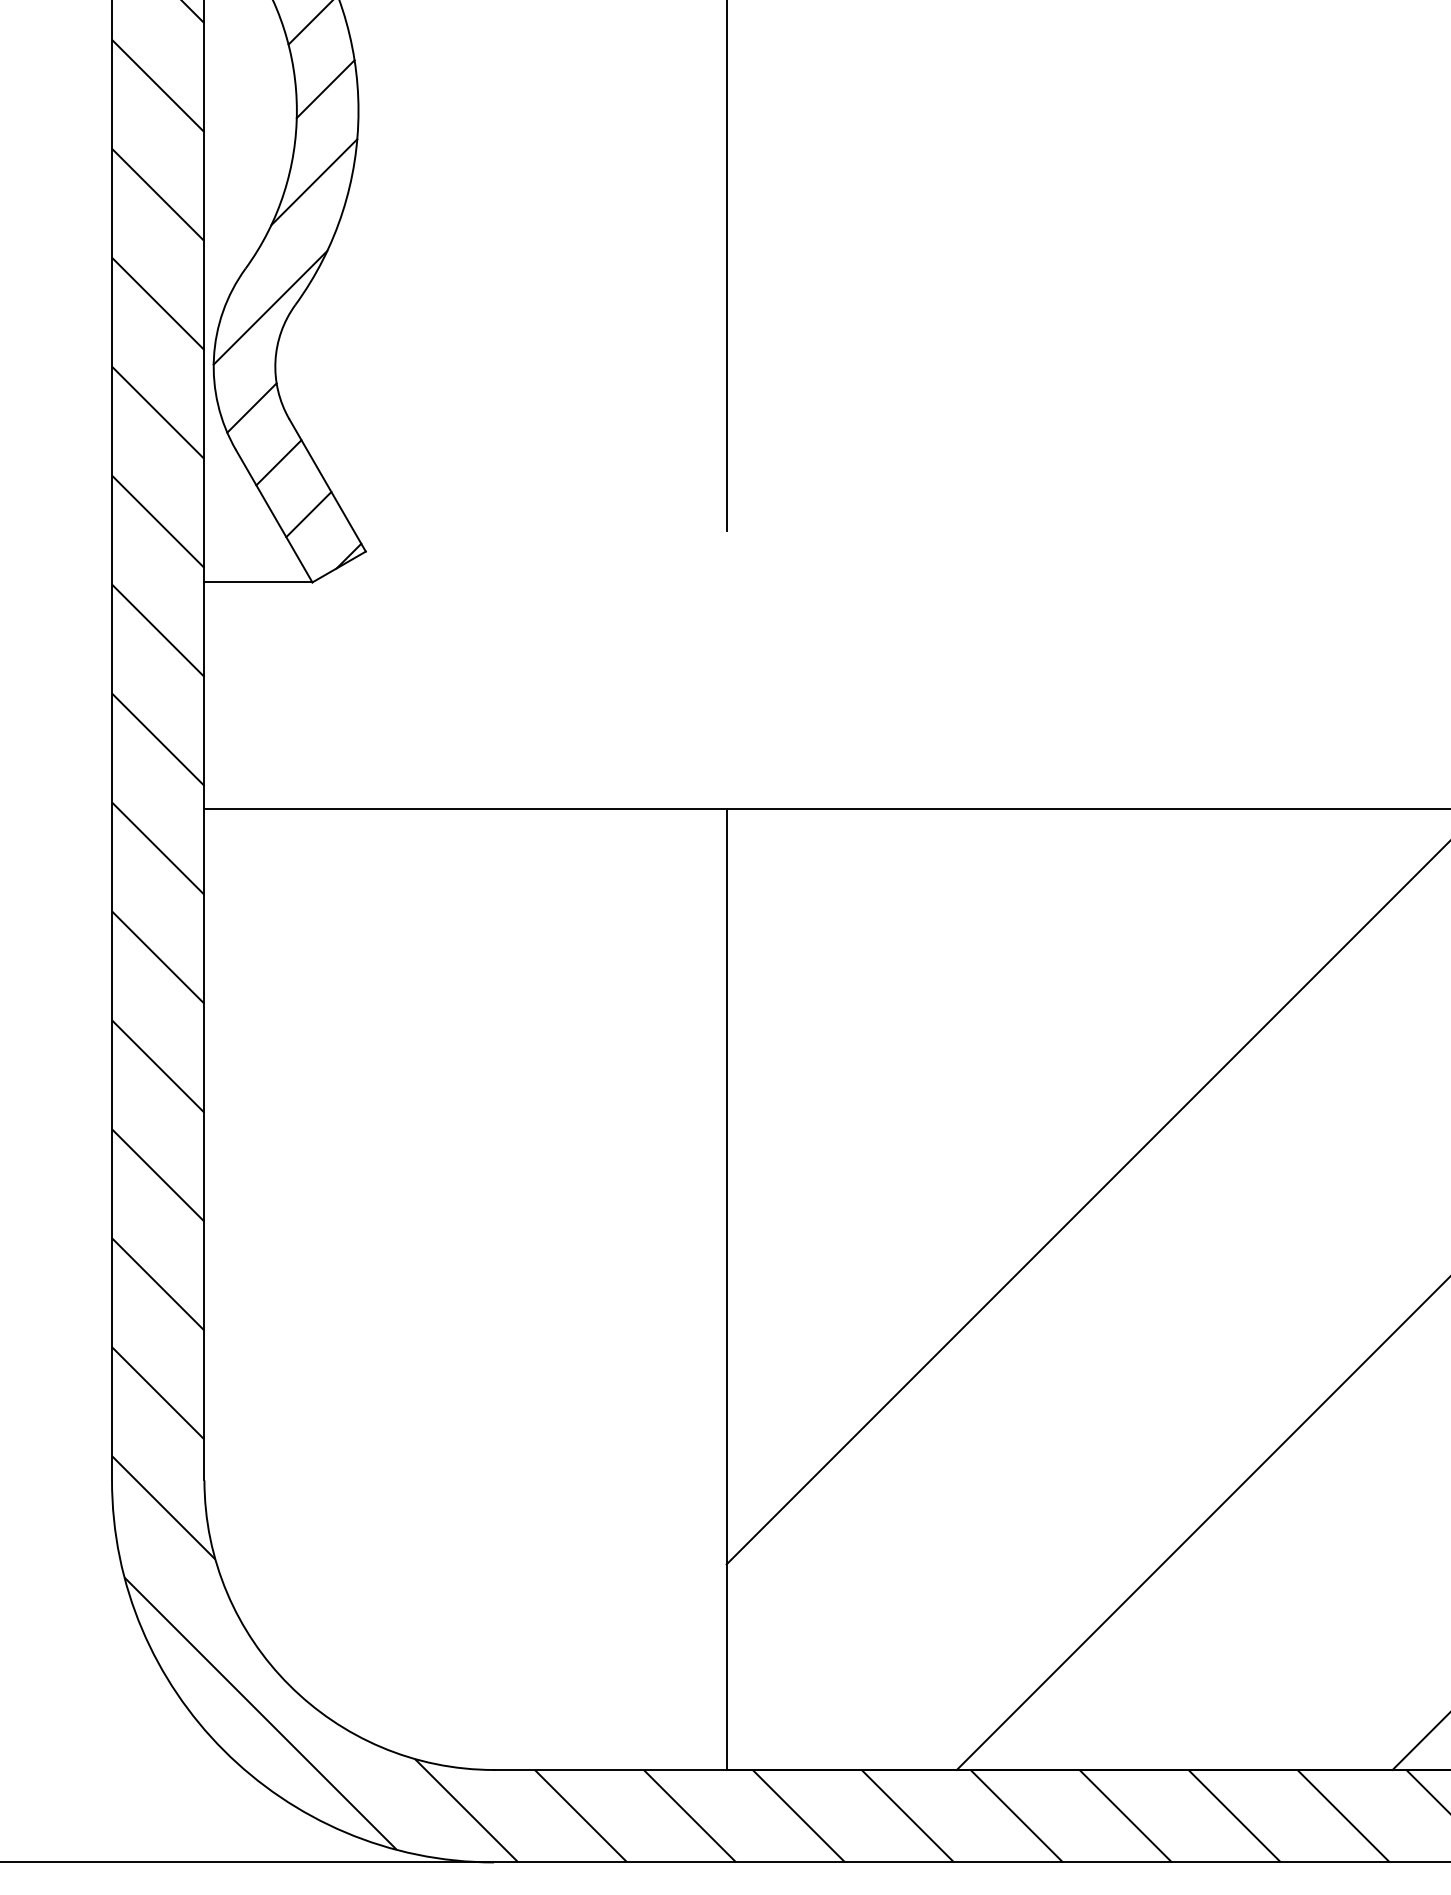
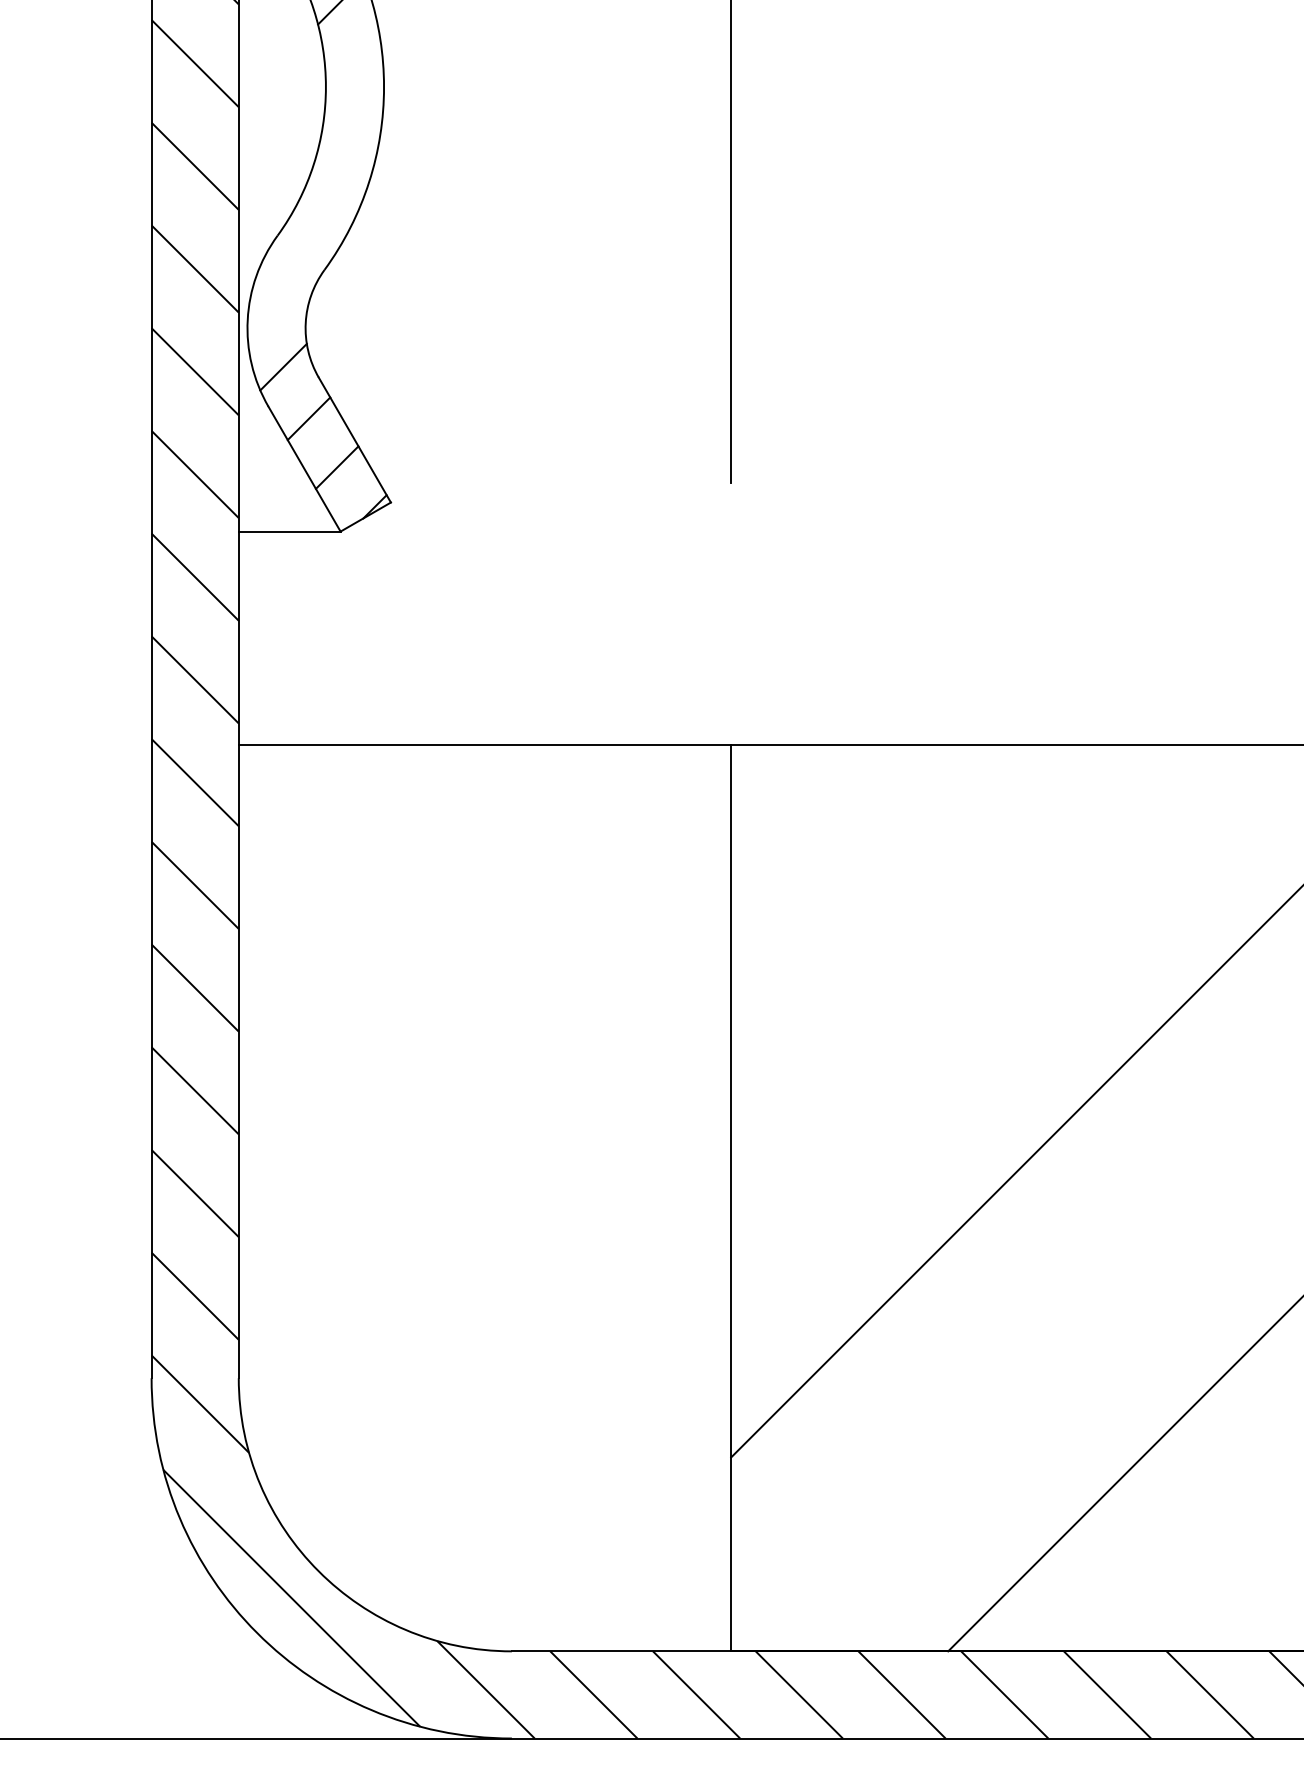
line: (325, 89) -> (352, 66), removed
line: (314, 182) -> (342, 154), removed
line: (270, 307) -> (301, 272), removed

